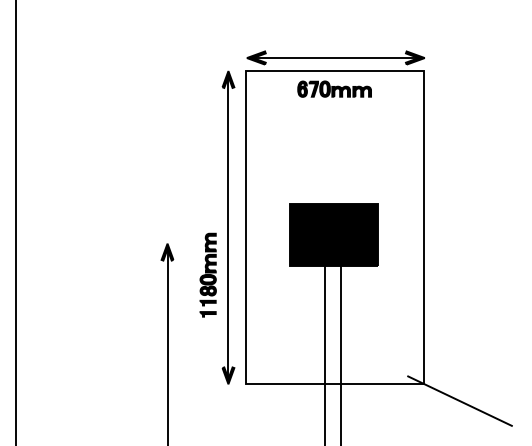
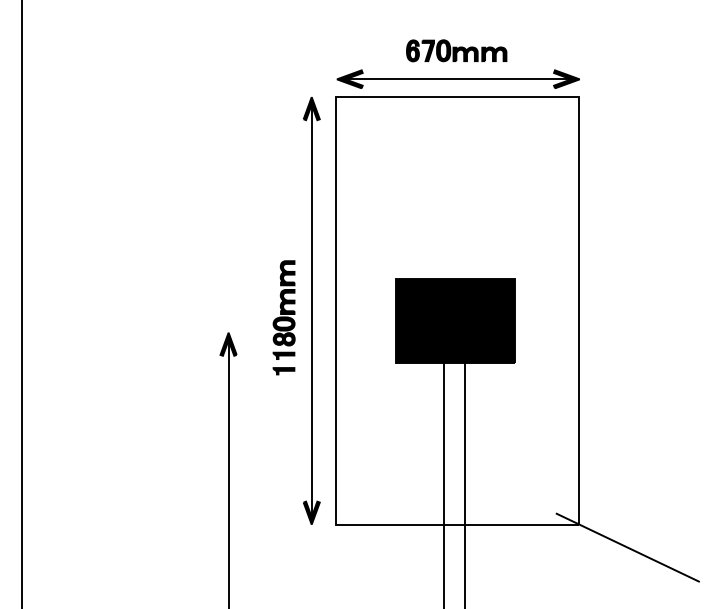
part: (334, 88) -> (456, 50), moved
part: (207, 275) -> (283, 317), moved

